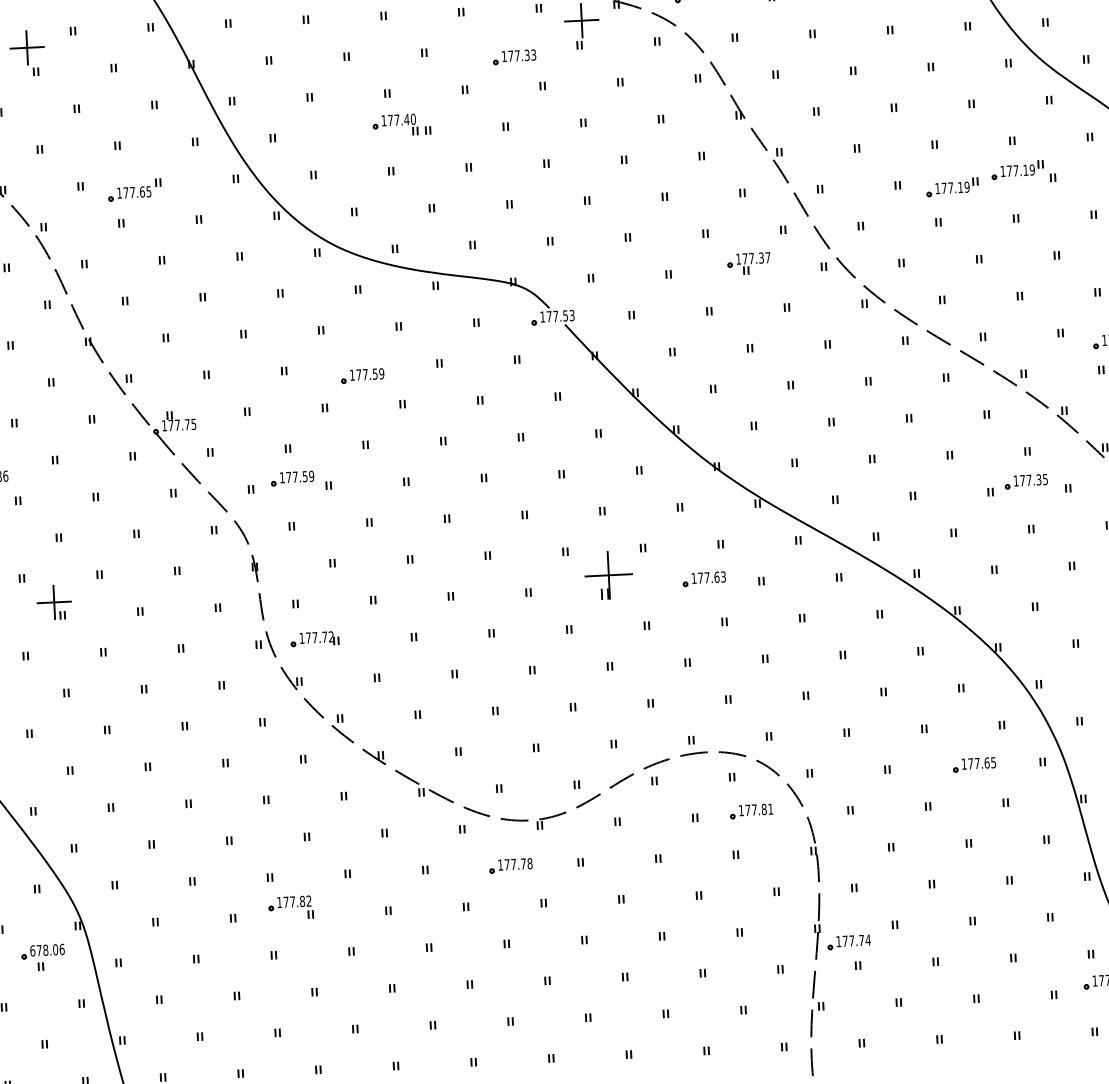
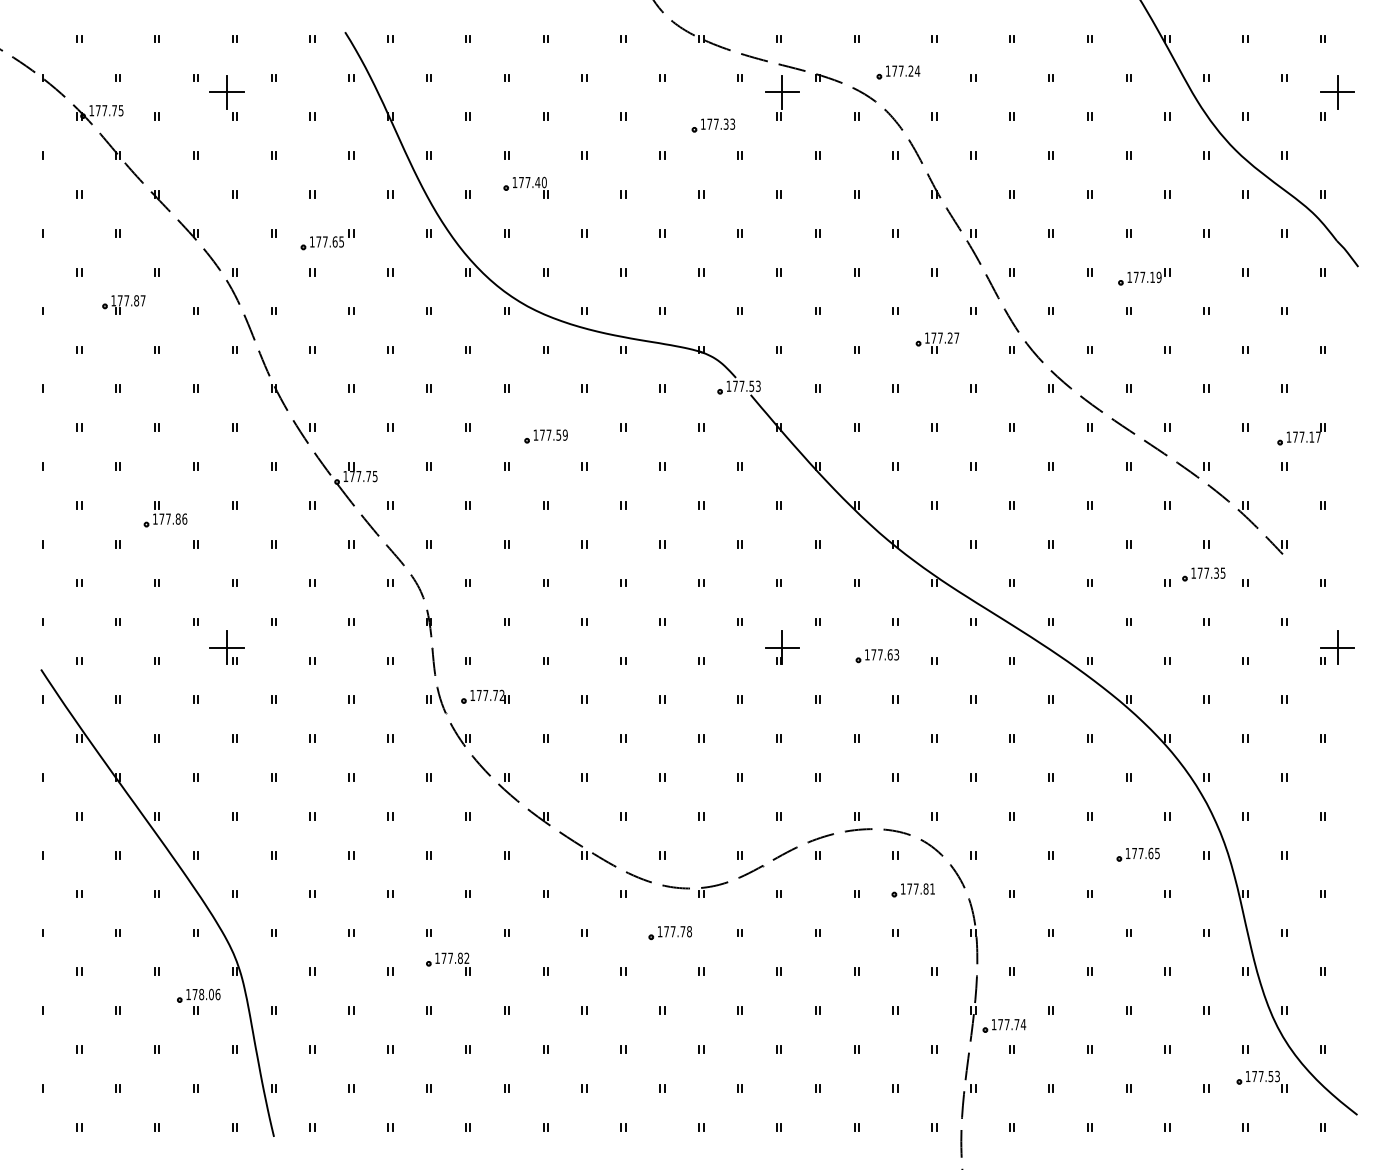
part: (394, 125) -> (525, 187), moved
part: (1017, 169) -> (1210, 262), removed
text: (760, 258) -> (949, 338), 177.37 -> 177.27
part: (291, 478) -> (470, 535), removed
part: (609, 575) -> (782, 647), size x0.71
text: (32, 950) -> (188, 994), 678.06 -> 178.06

